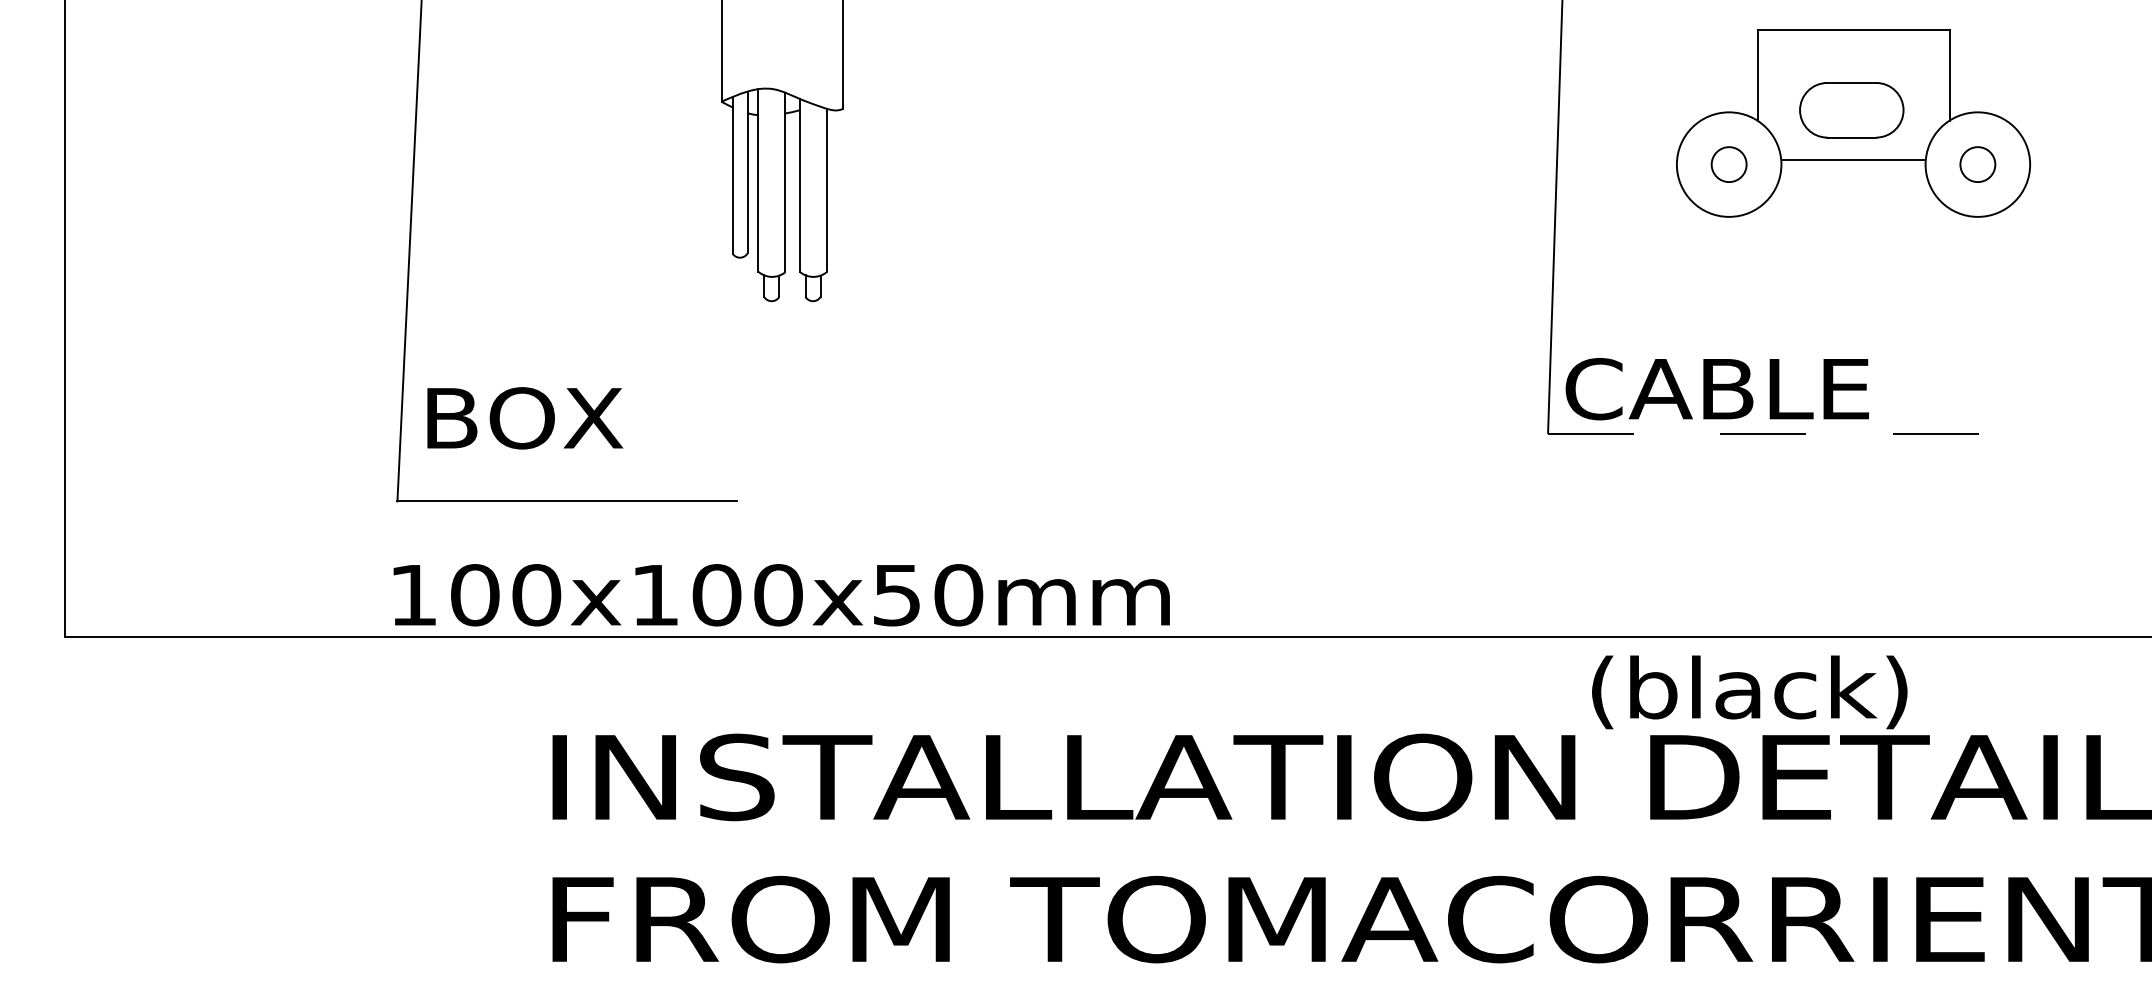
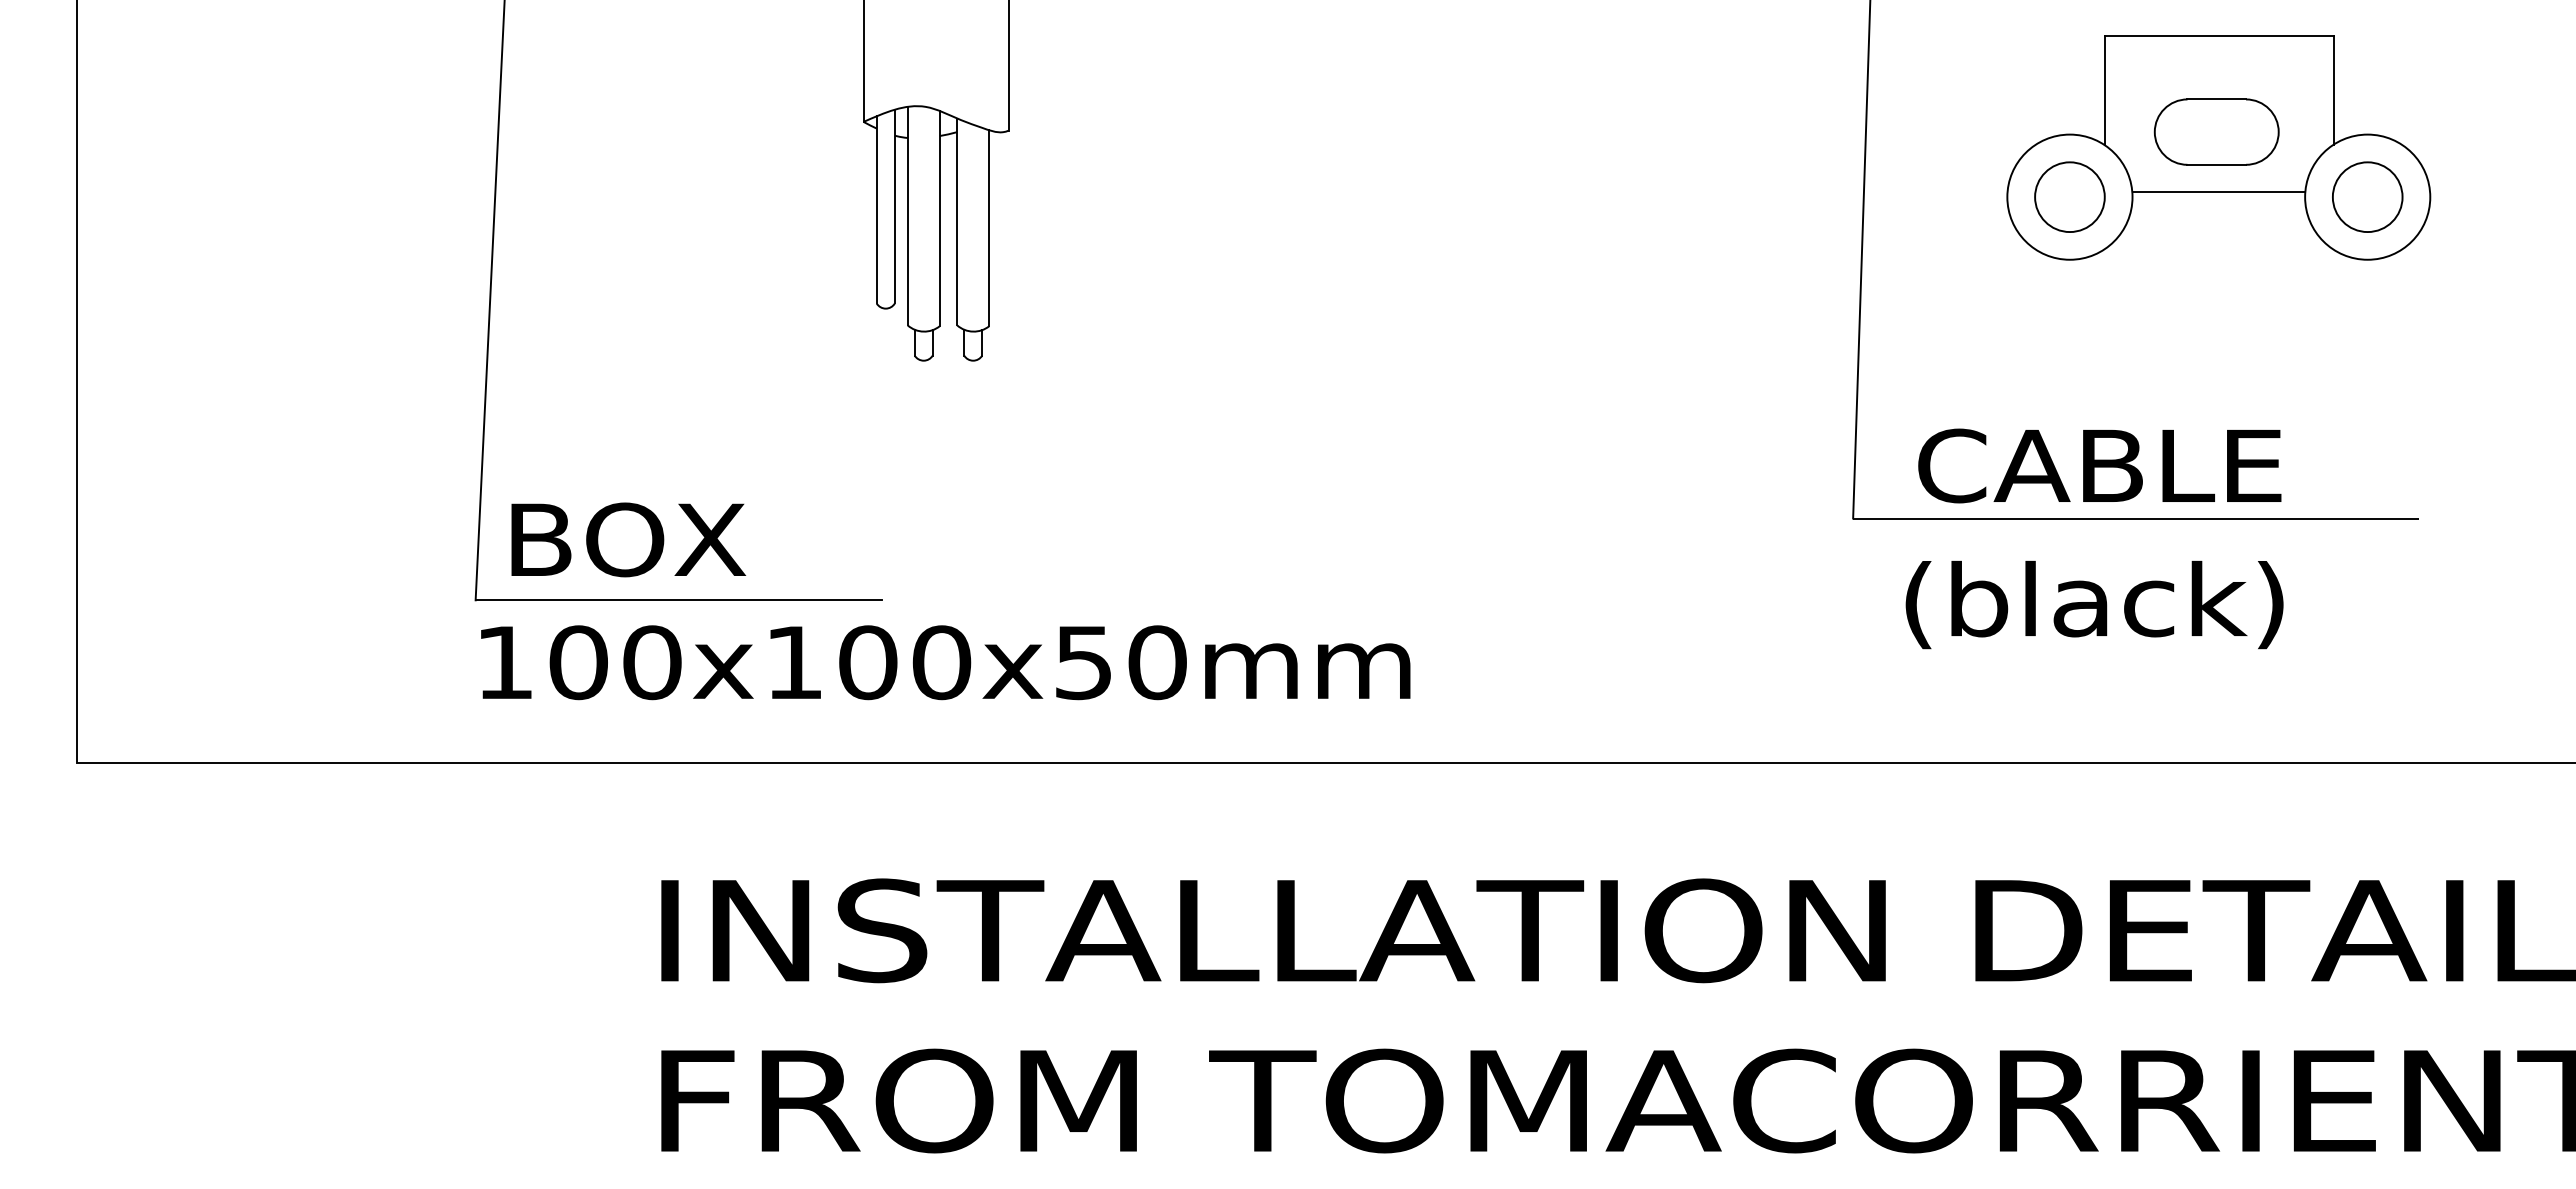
circle: (1728, 164) -> (2069, 197), size x1.67
circle: (1977, 164) -> (2367, 197), size x1.67
text: (1717, 388) -> (2099, 465), moved
text: (525, 417) -> (628, 539), moved
line: (1783, 433) -> (2135, 519), dashed -> solid
text: (781, 595) -> (945, 662), moved
text: (1749, 692) -> (2094, 605), moved

